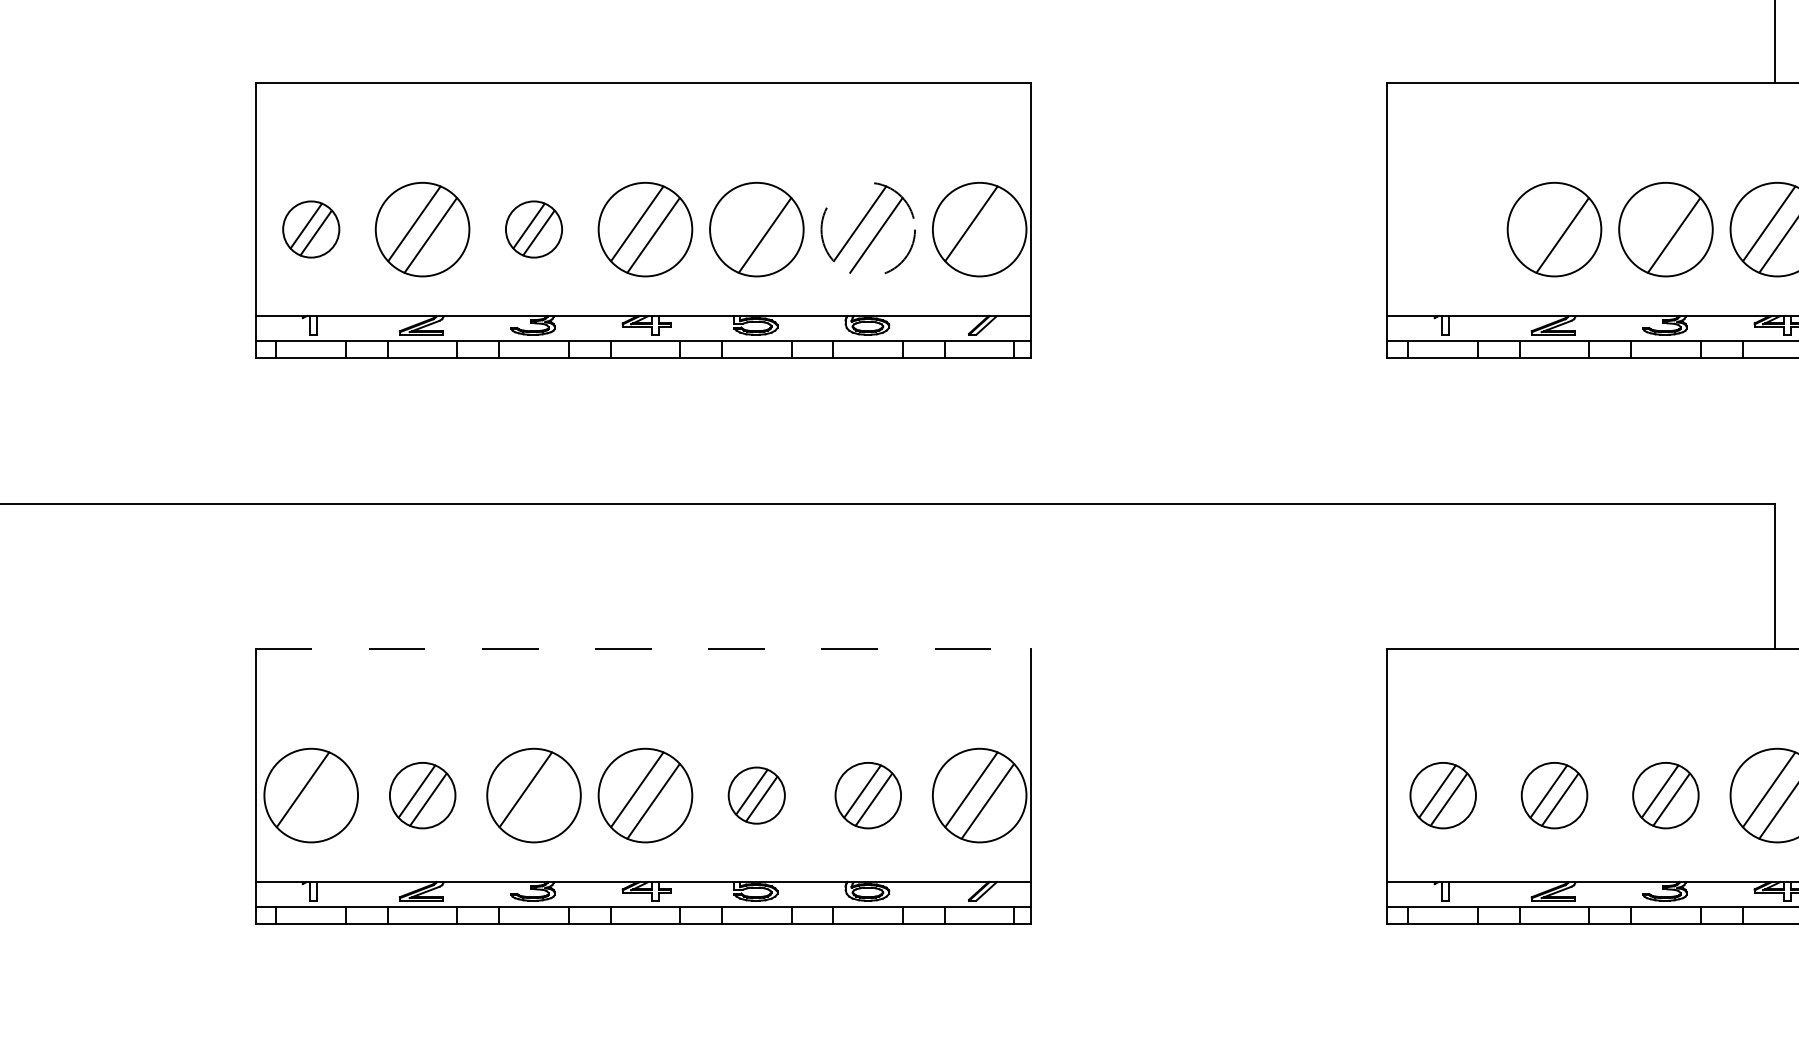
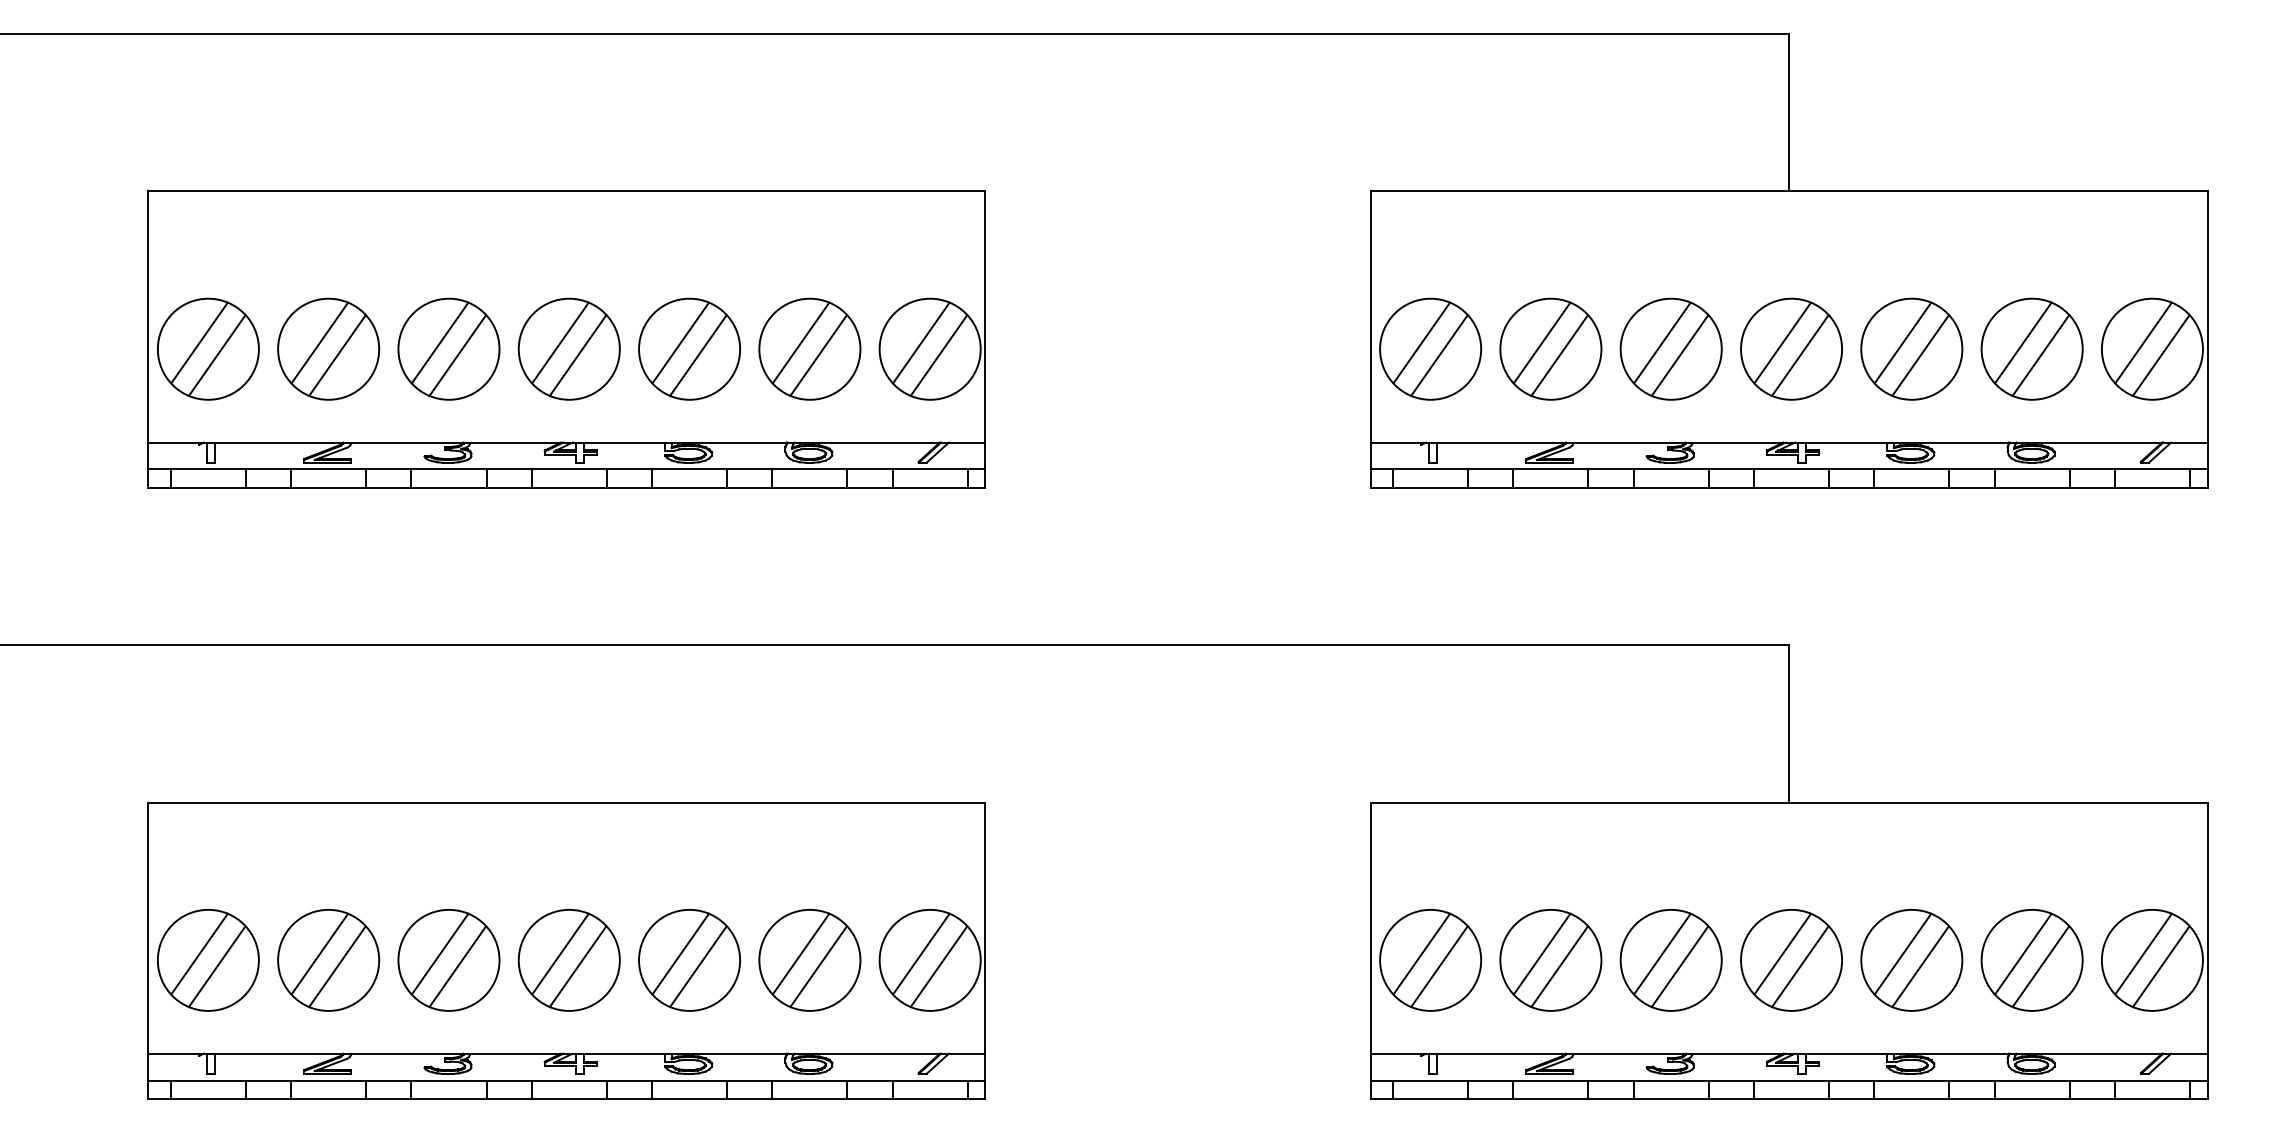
line: (748, 223) -> (680, 342), added
line: (1545, 223) -> (1541, 342), added
line: (1657, 223) -> (1662, 342), added
part: (311, 228) -> (208, 348), size x1.67
part: (533, 228) -> (448, 348), size x1.67
circle: (867, 228) -> (809, 348), dashed -> solid
part: (1443, 228) -> (1430, 348), added
line: (987, 235) -> (938, 355), added
line: (642, 649) -> (566, 802), dashed -> solid
part: (422, 795) -> (328, 960), size x1.43
part: (756, 795) -> (689, 960), size x1.67
part: (867, 795) -> (809, 960), size x1.43
part: (1443, 795) -> (1430, 960), size x1.43
part: (1554, 795) -> (1550, 960), size x1.43
part: (1665, 795) -> (1670, 960), size x1.43
line: (318, 801) -> (216, 966), added
line: (541, 801) -> (457, 966), added

